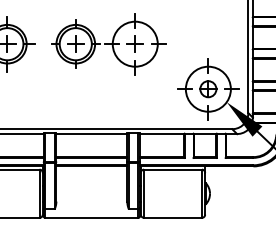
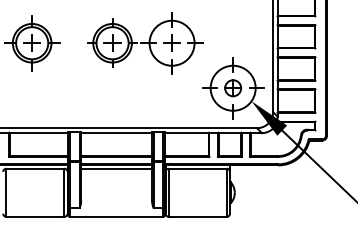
part: (108, 44) -> (145, 43), moved
line: (91, 170) -> (116, 169), added

